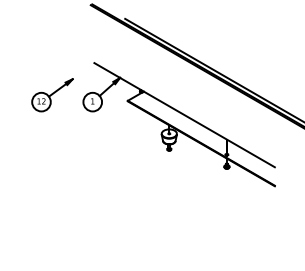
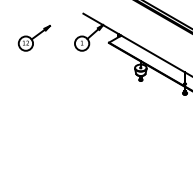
part: (52, 95) -> (34, 38), moved

